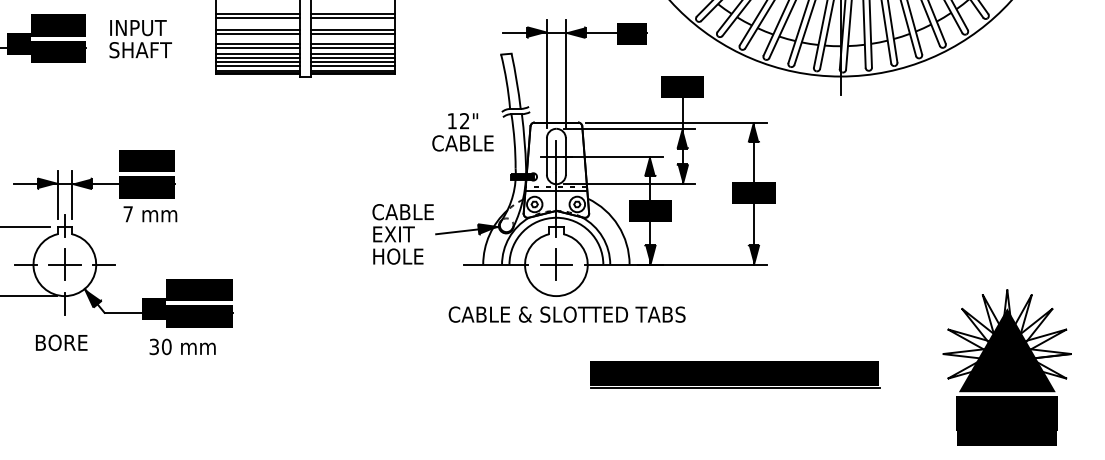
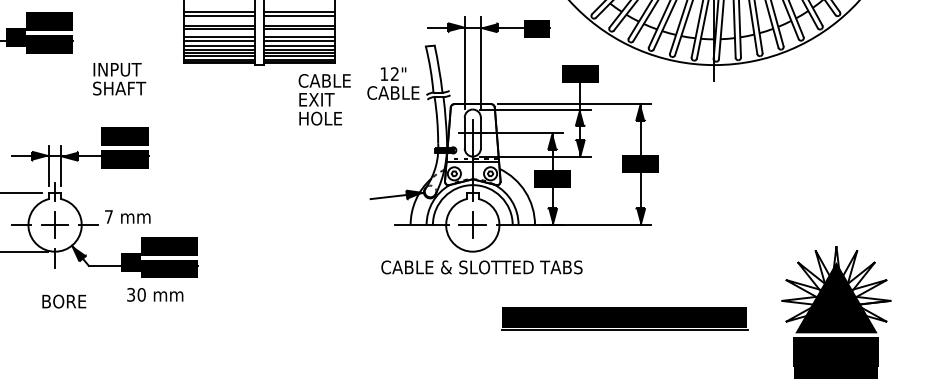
text: (140, 39) -> (119, 79), moved
text: (462, 132) -> (393, 83), moved
text: (150, 214) -> (127, 217), moved
text: (402, 234) -> (324, 99), moved
text: (61, 342) -> (64, 301), moved
part: (1006, 367) -> (835, 312), moved

